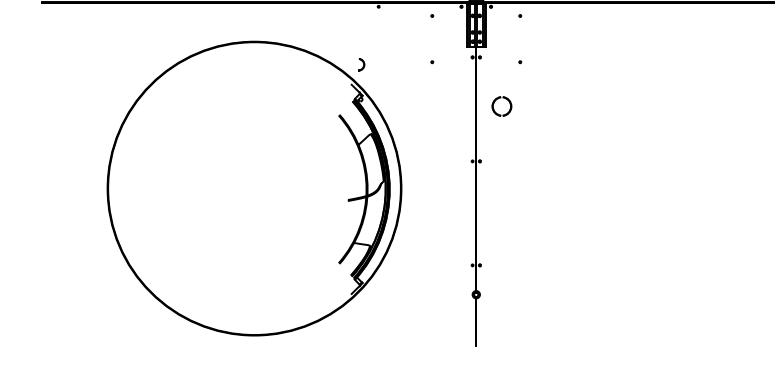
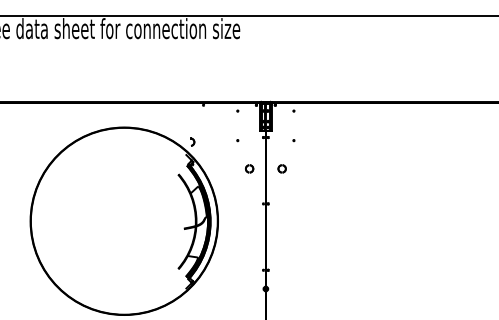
part: (450, 105) -> (249, 168), added
part: (500, 105) -> (281, 168), size x0.62

